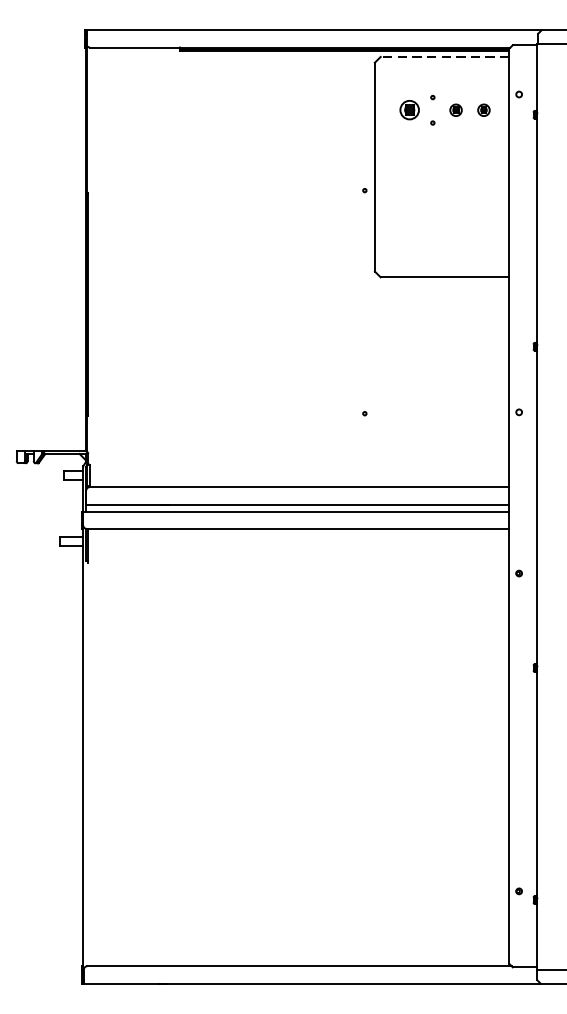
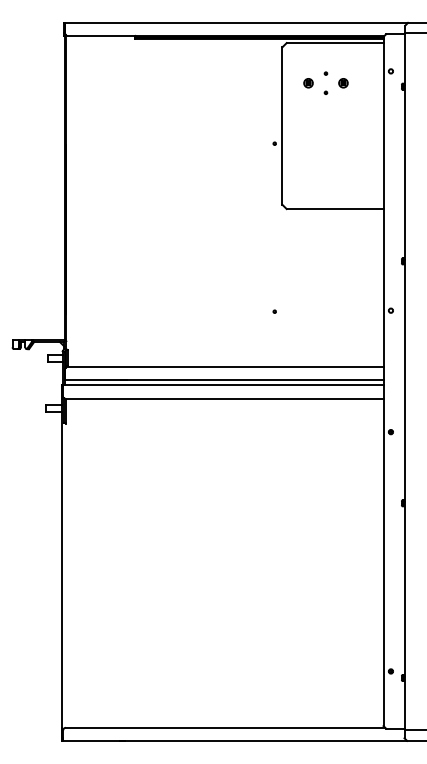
line: (444, 57) -> (334, 43), dashed -> solid
part: (409, 110) -> (308, 83), size x0.62
part: (484, 110) -> (364, 83), removed

